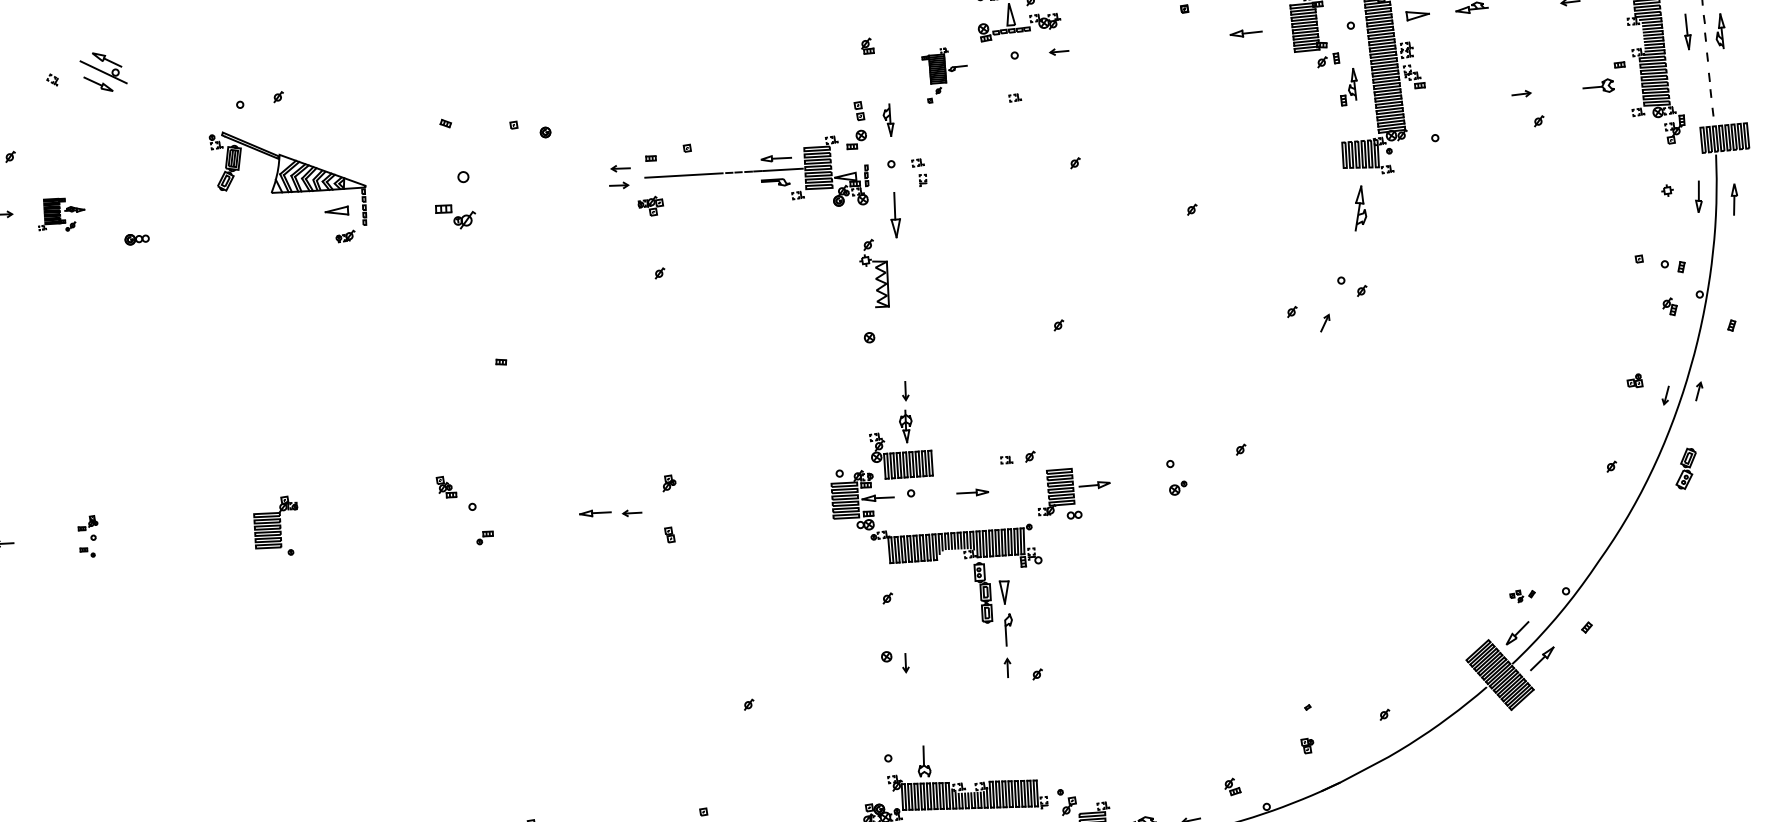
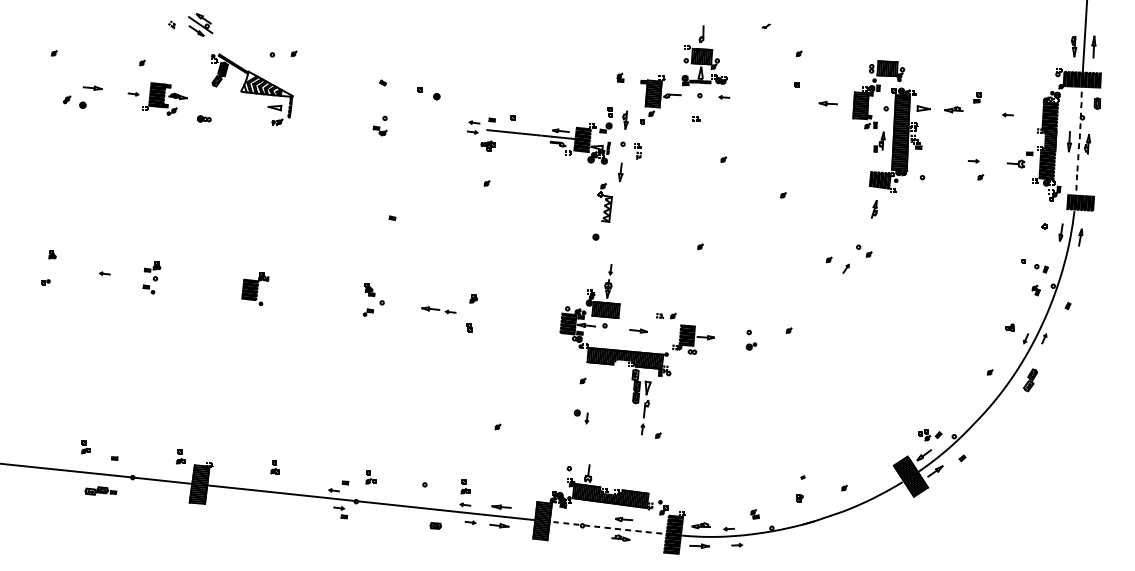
part: (945, 73) -> (660, 99), size x1.67
part: (291, 185) -> (252, 89), moved
part: (451, 200) -> (379, 125), size x0.62
part: (1356, 208) -> (873, 209), size x0.71
part: (60, 213) -> (164, 98), size x1.67
part: (894, 213) -> (620, 171), size x0.71
part: (456, 494) -> (374, 294), moved
part: (88, 536) -> (151, 277), size x1.43
part: (1523, 595) -> (930, 435), size x1.67

